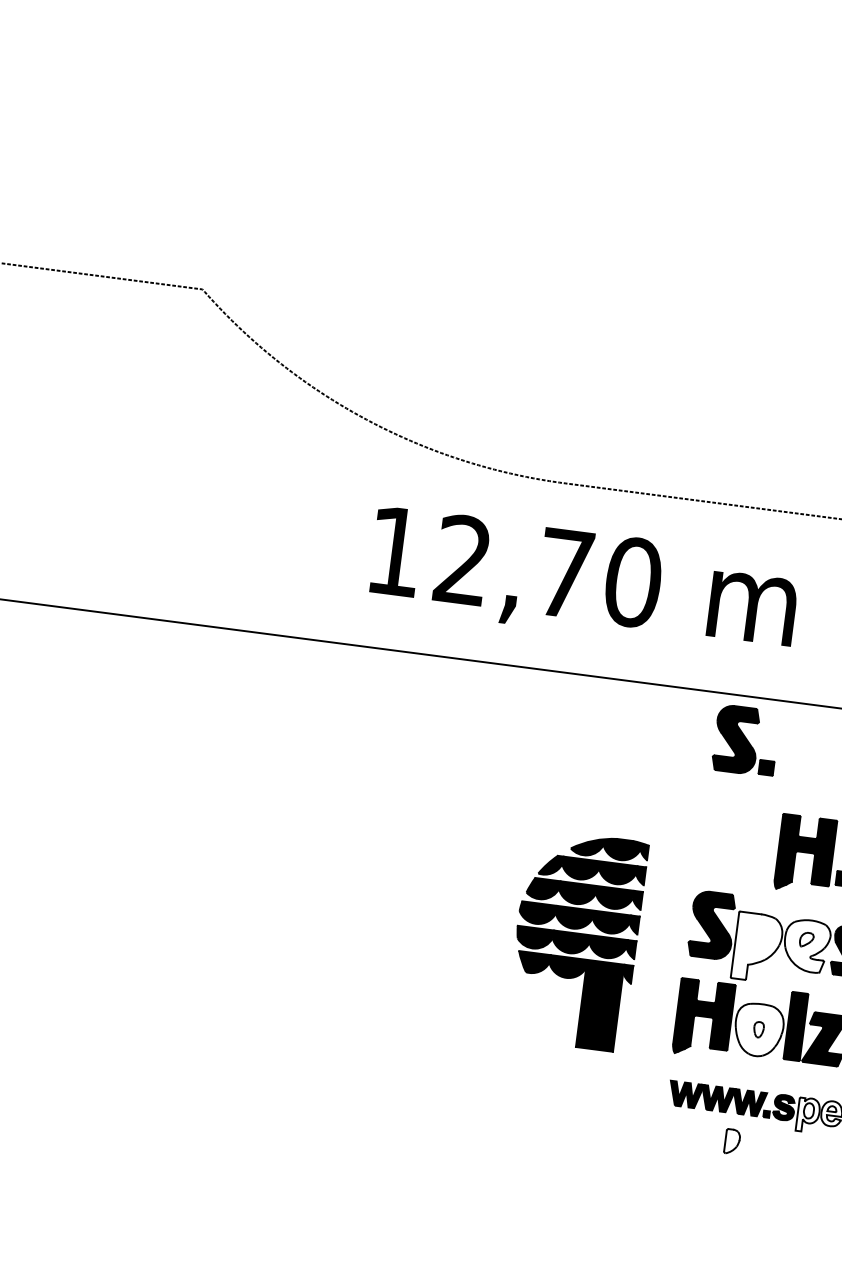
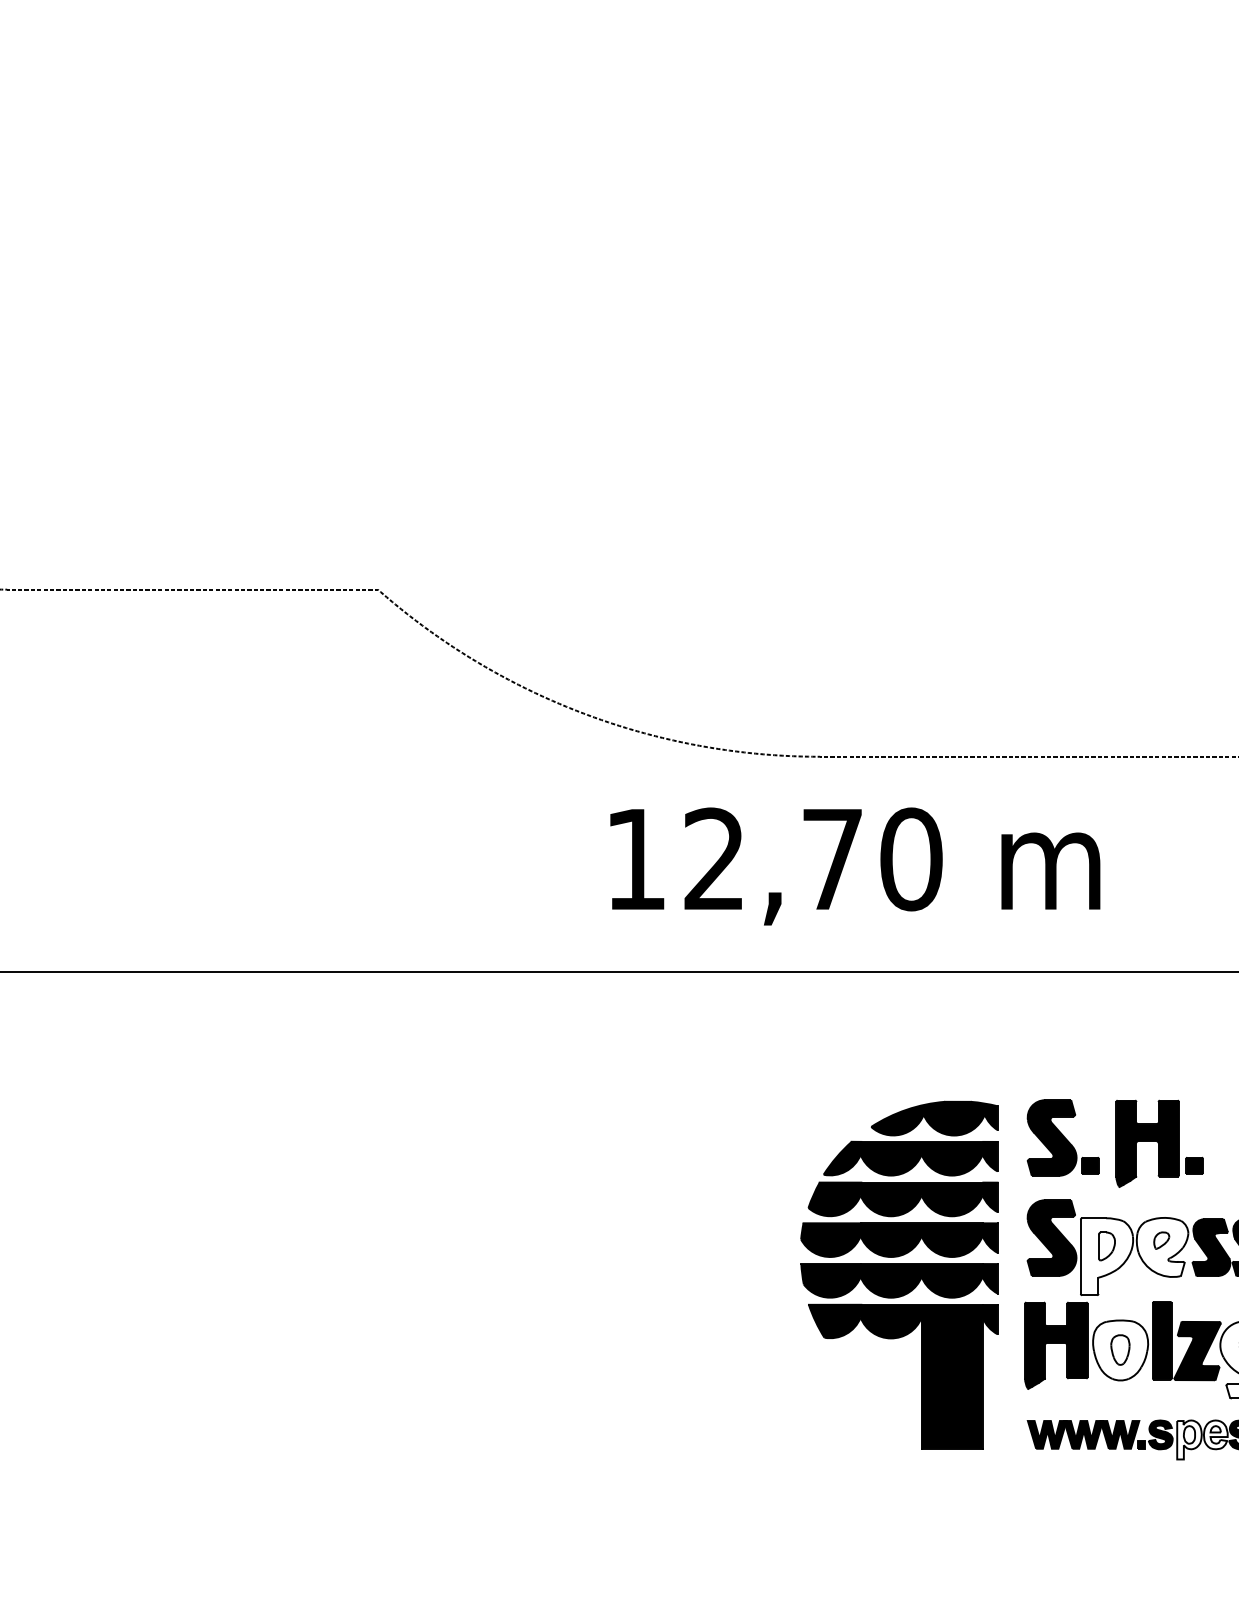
part: (745, 740) -> (1062, 1137), moved
part: (576, 939) -> (899, 1274), size x1.43
part: (758, 1029) -> (1120, 1349), size x1.67
part: (732, 1141) -> (1106, 1246), moved

